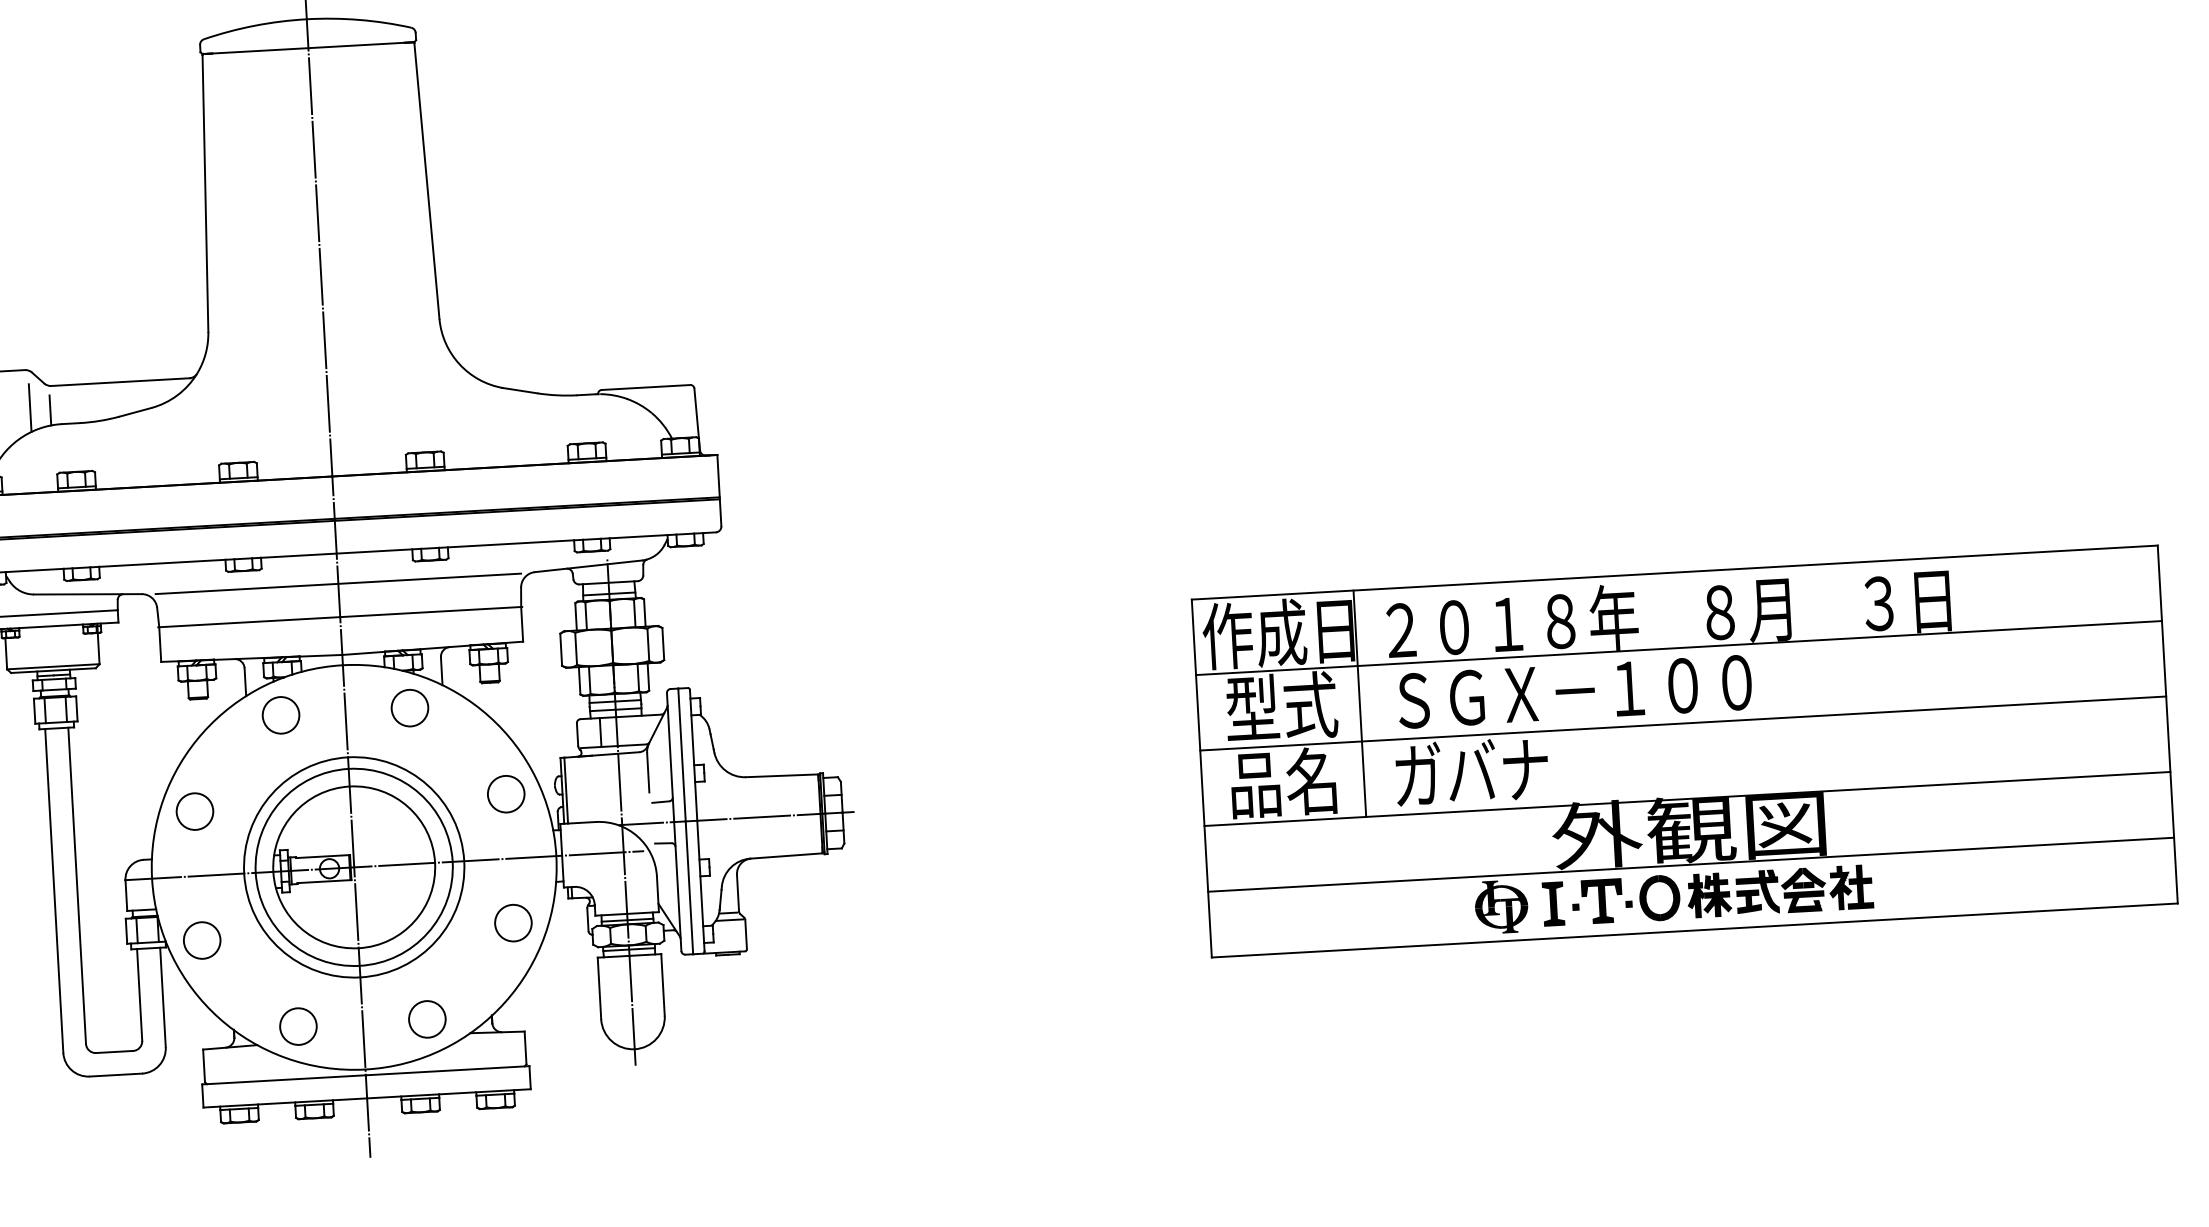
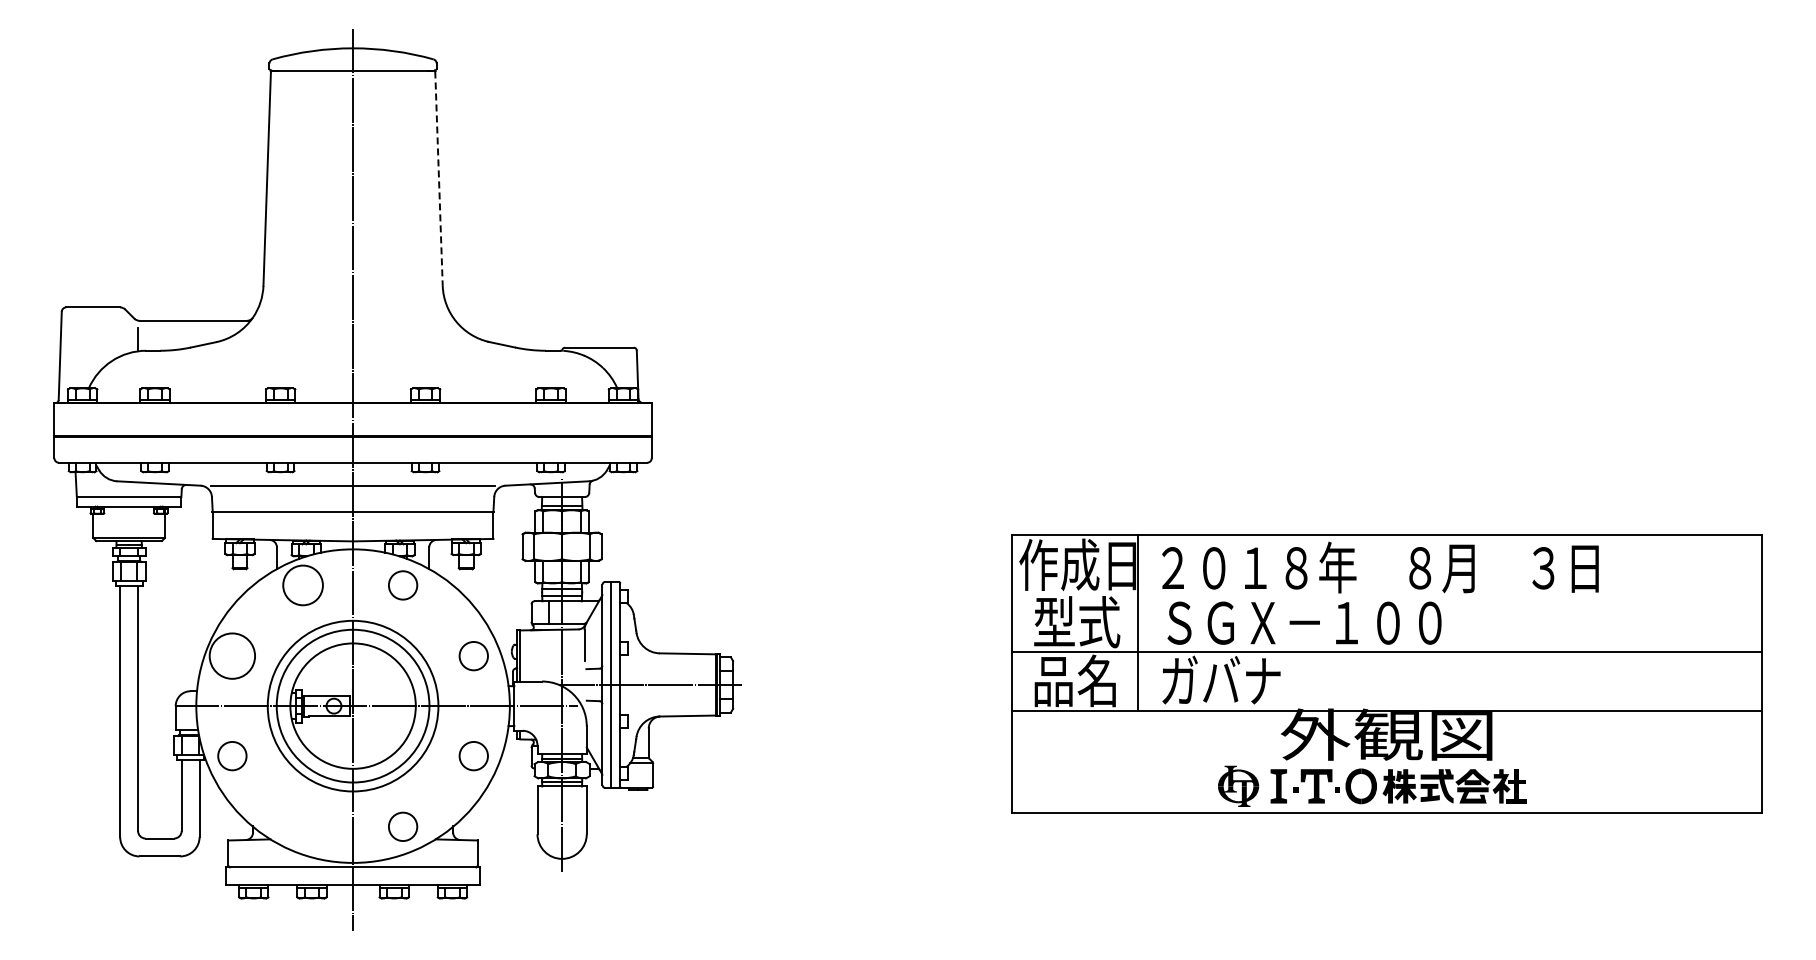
line: (427, 182) -> (439, 179), solid -> dashed
line: (30, 407) -> (122, 336), removed
line: (1678, 647) -> (1386, 593), removed
circle: (280, 715) -> (302, 585), size x1.4
circle: (195, 810) -> (232, 655), size x1.6
line: (1690, 864) -> (1386, 761), removed
circle: (298, 1026) -> (303, 826), removed

